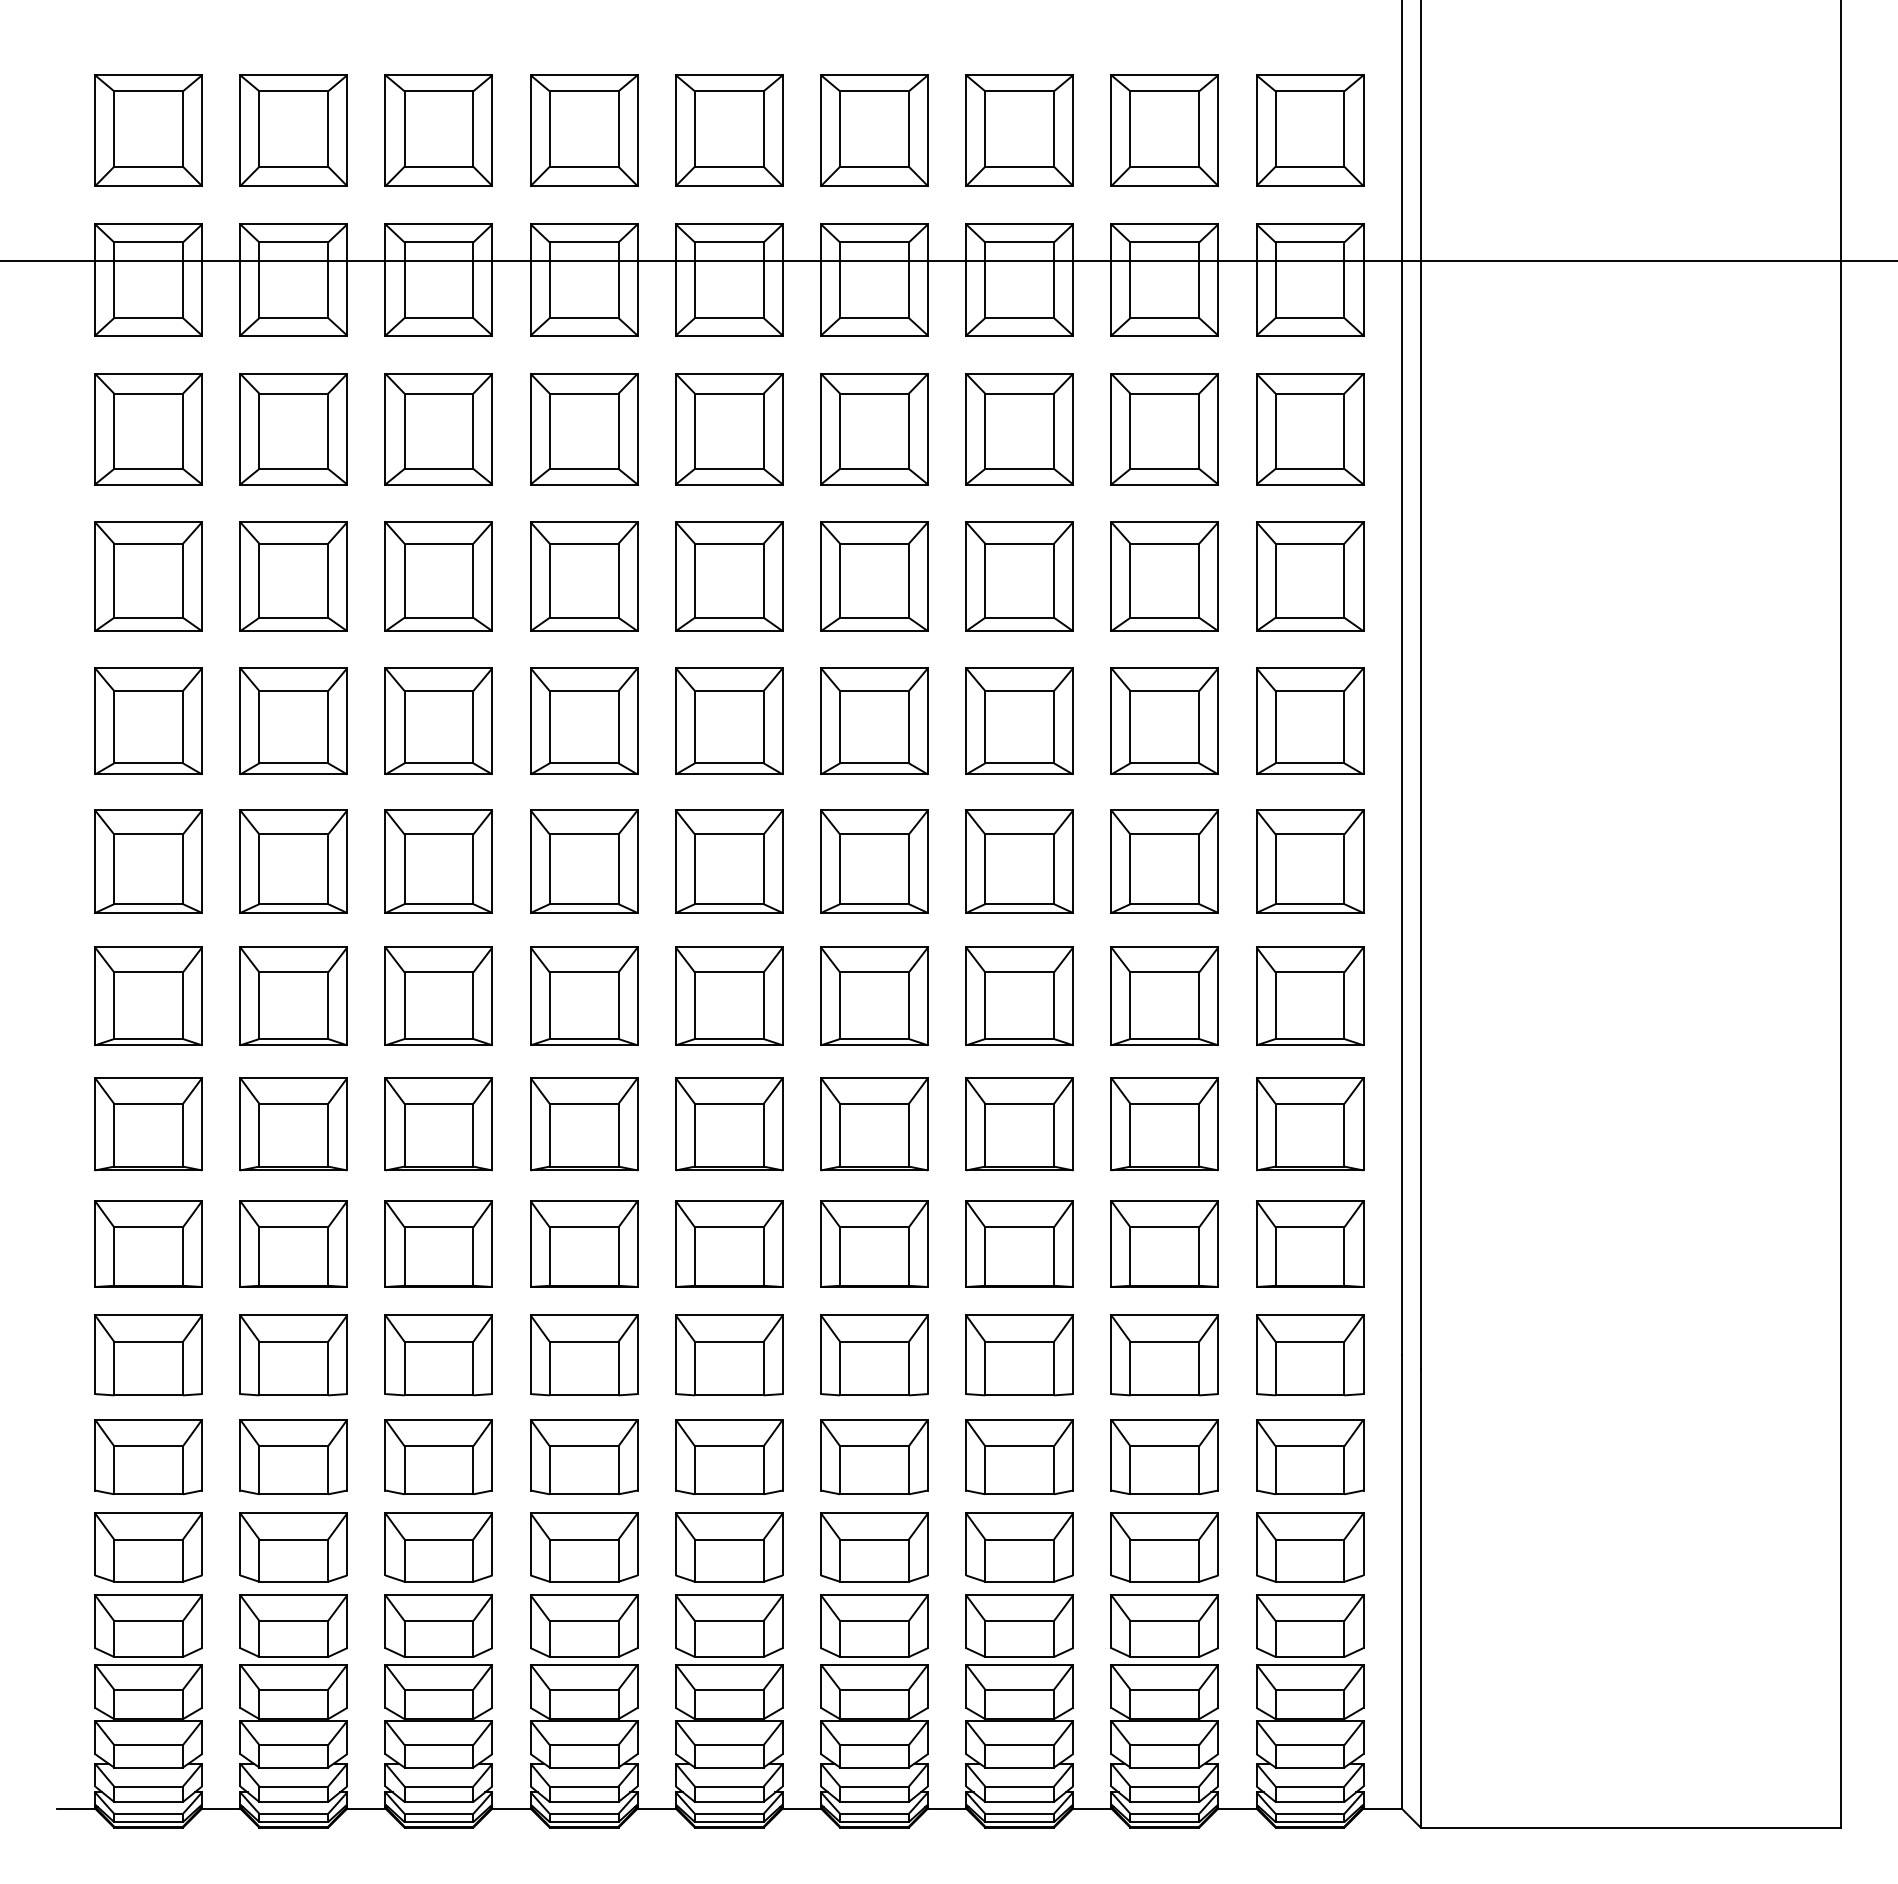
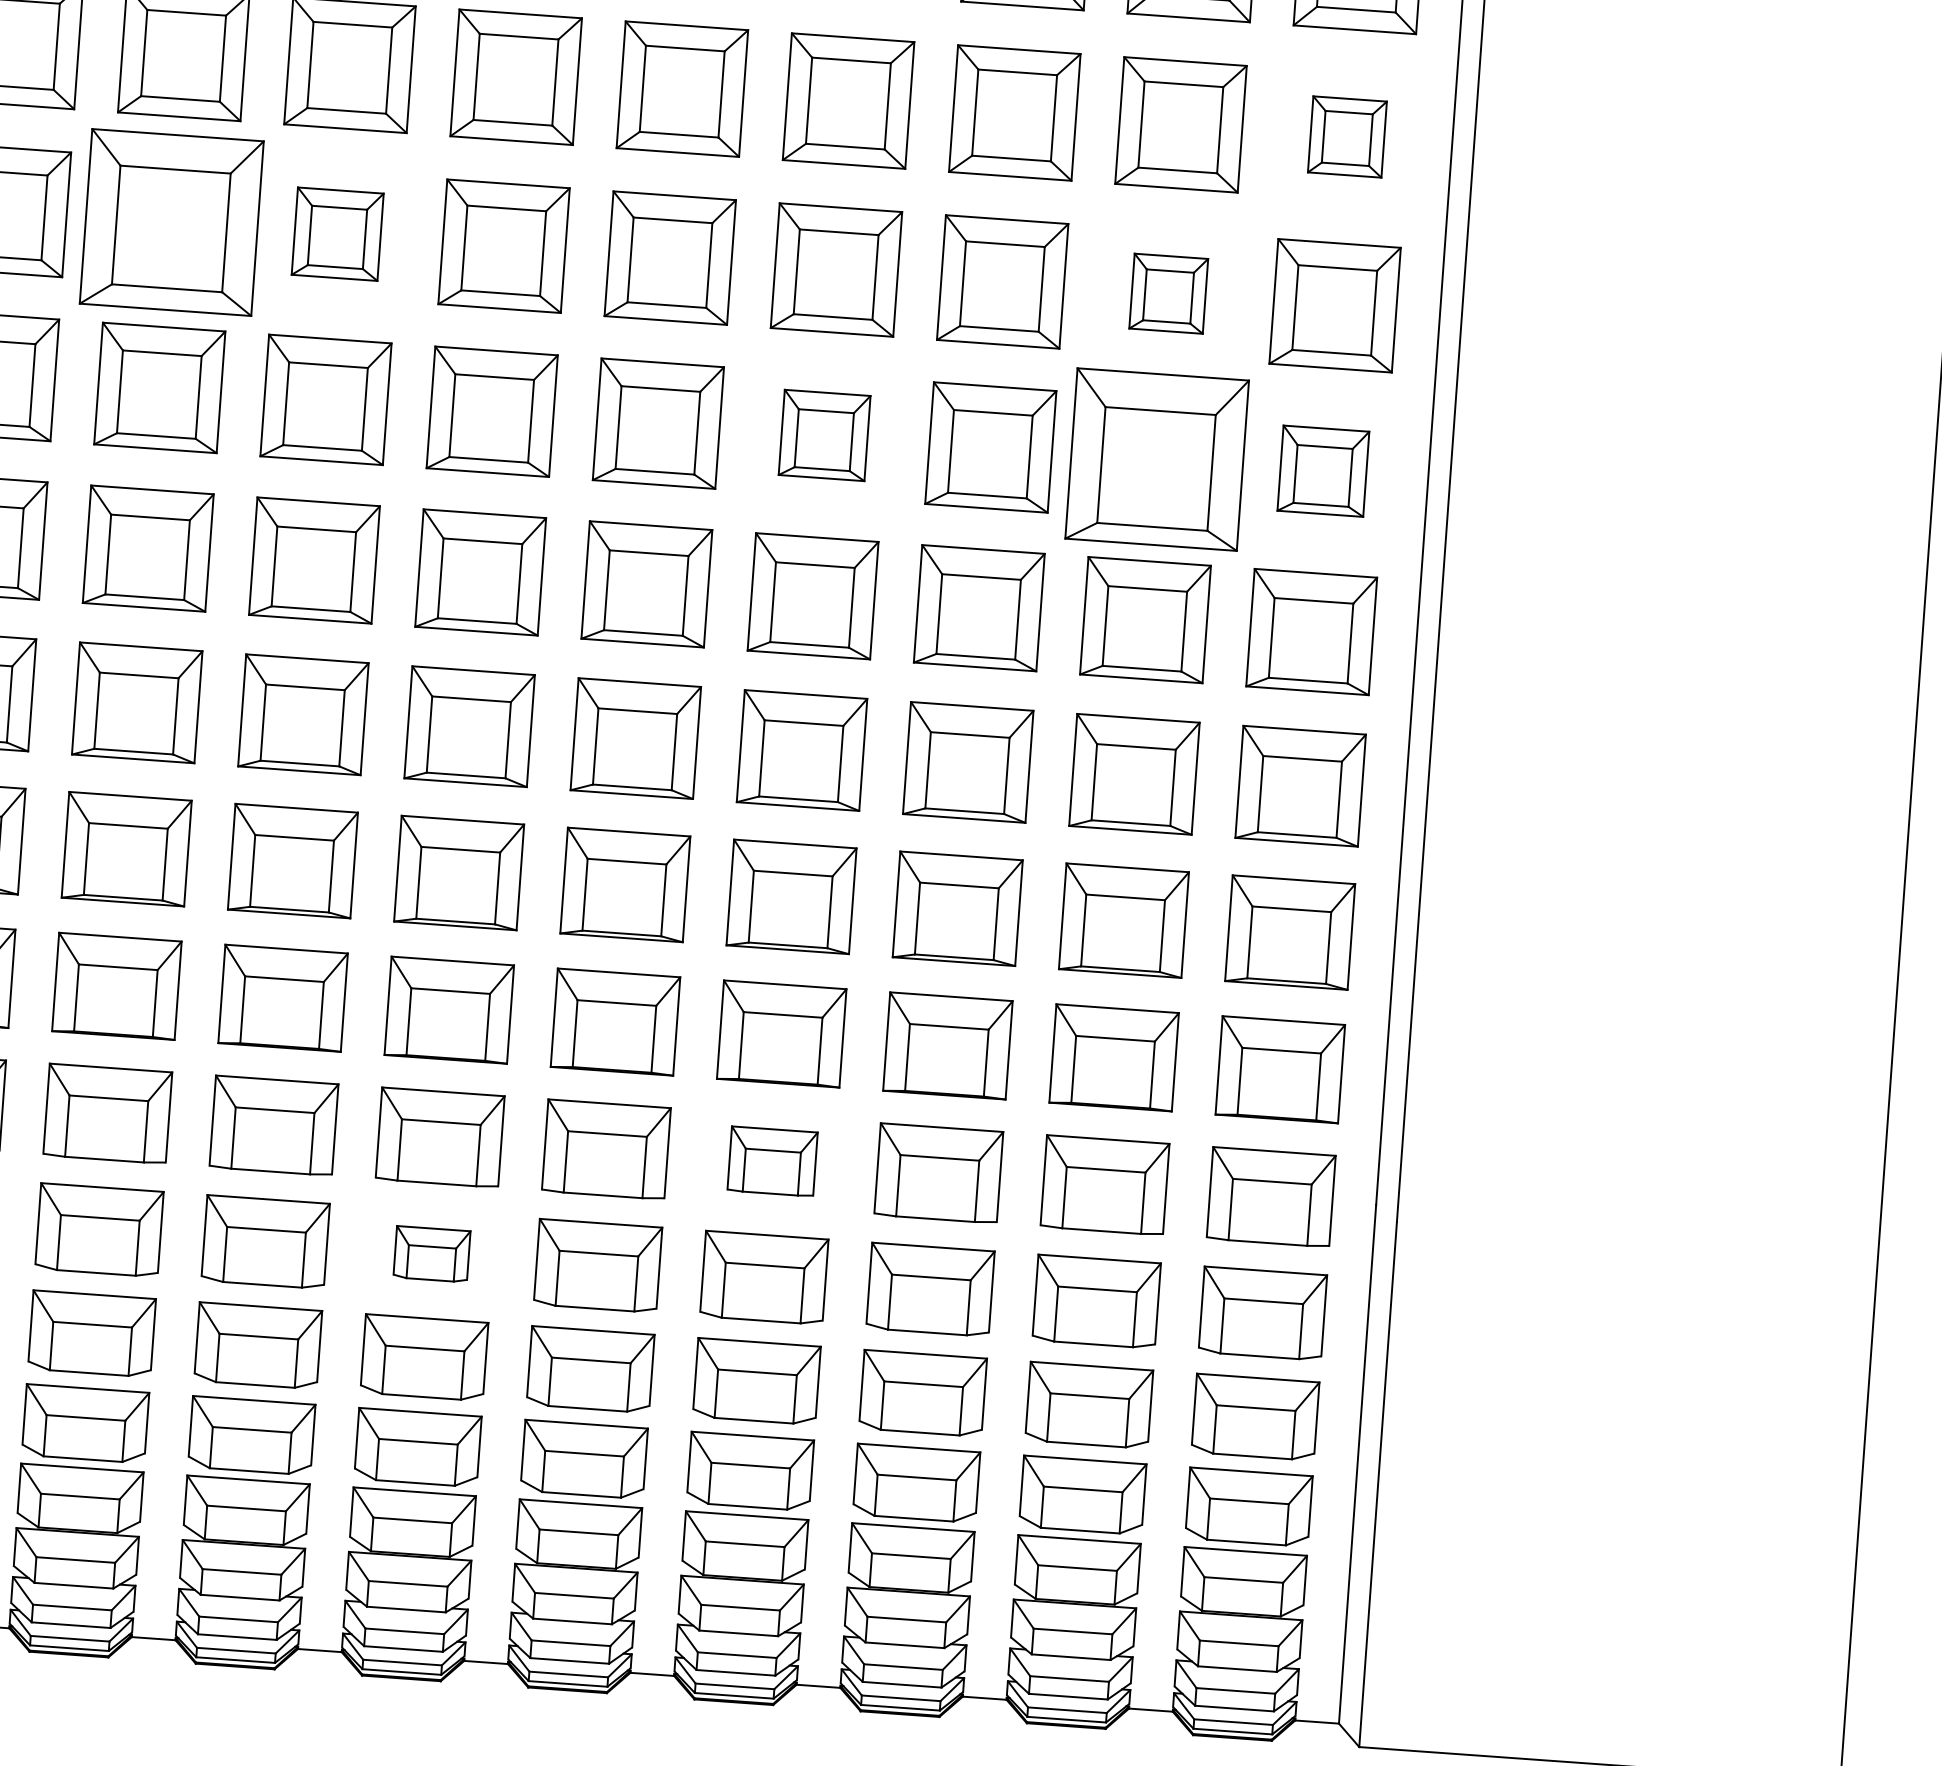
part: (1310, 429) -> (1347, 137), size x0.6
part: (293, 576) -> (171, 222), size x1.4
part: (438, 576) -> (337, 234), size x0.7
part: (1164, 576) -> (1168, 293), size x0.6
part: (874, 720) -> (824, 434), size x0.7
part: (1164, 720) -> (1156, 458), size x1.4
part: (1310, 720) -> (1323, 470), size x0.7
part: (874, 1355) -> (772, 1161), size x0.7
part: (584, 1457) -> (432, 1254), size x0.6

